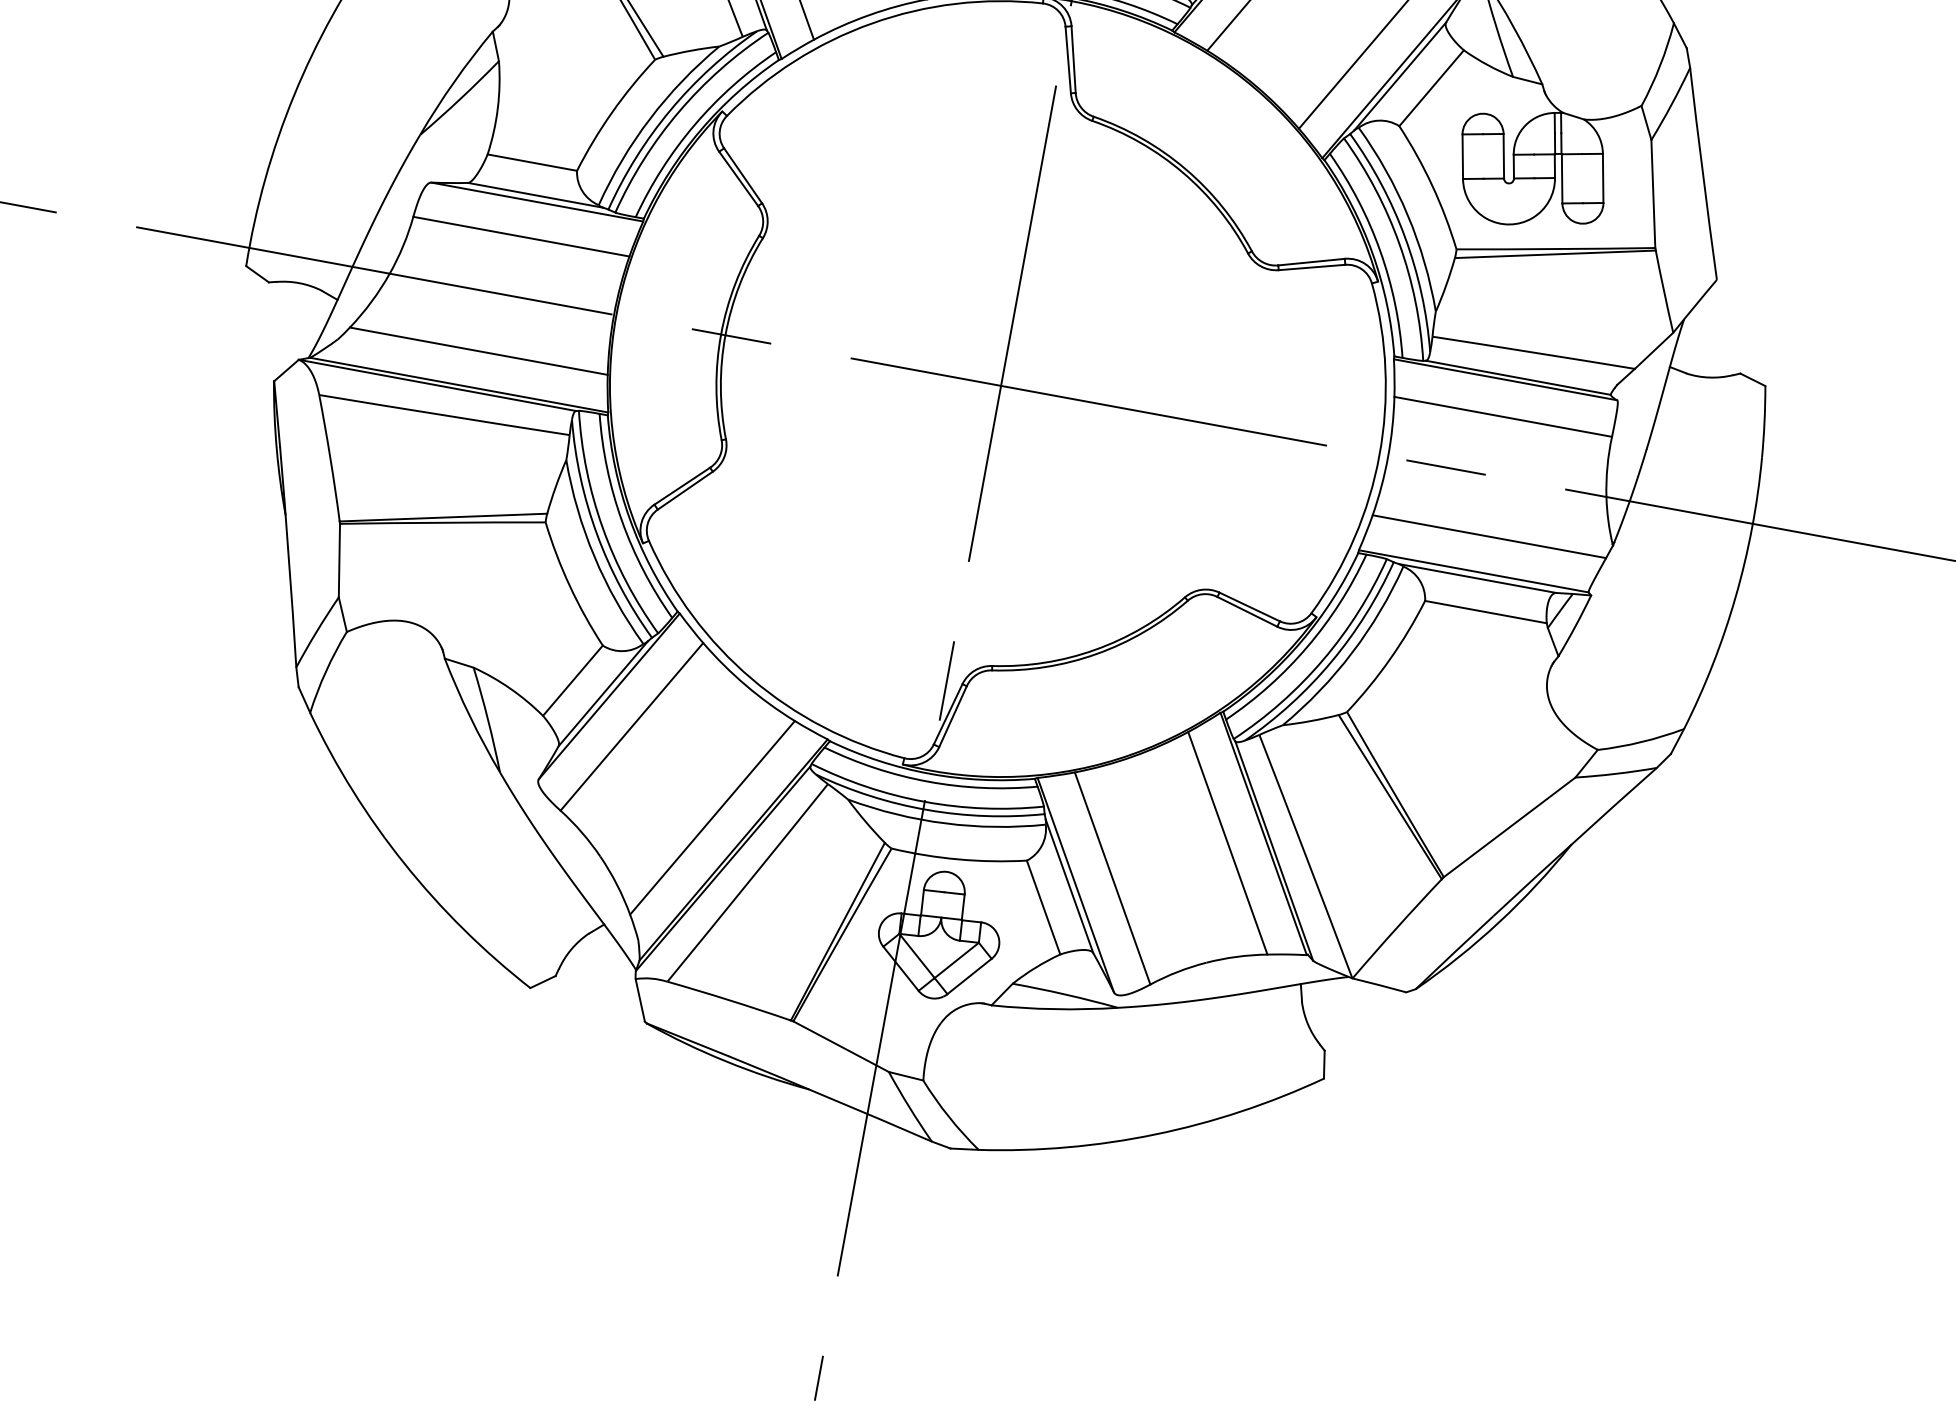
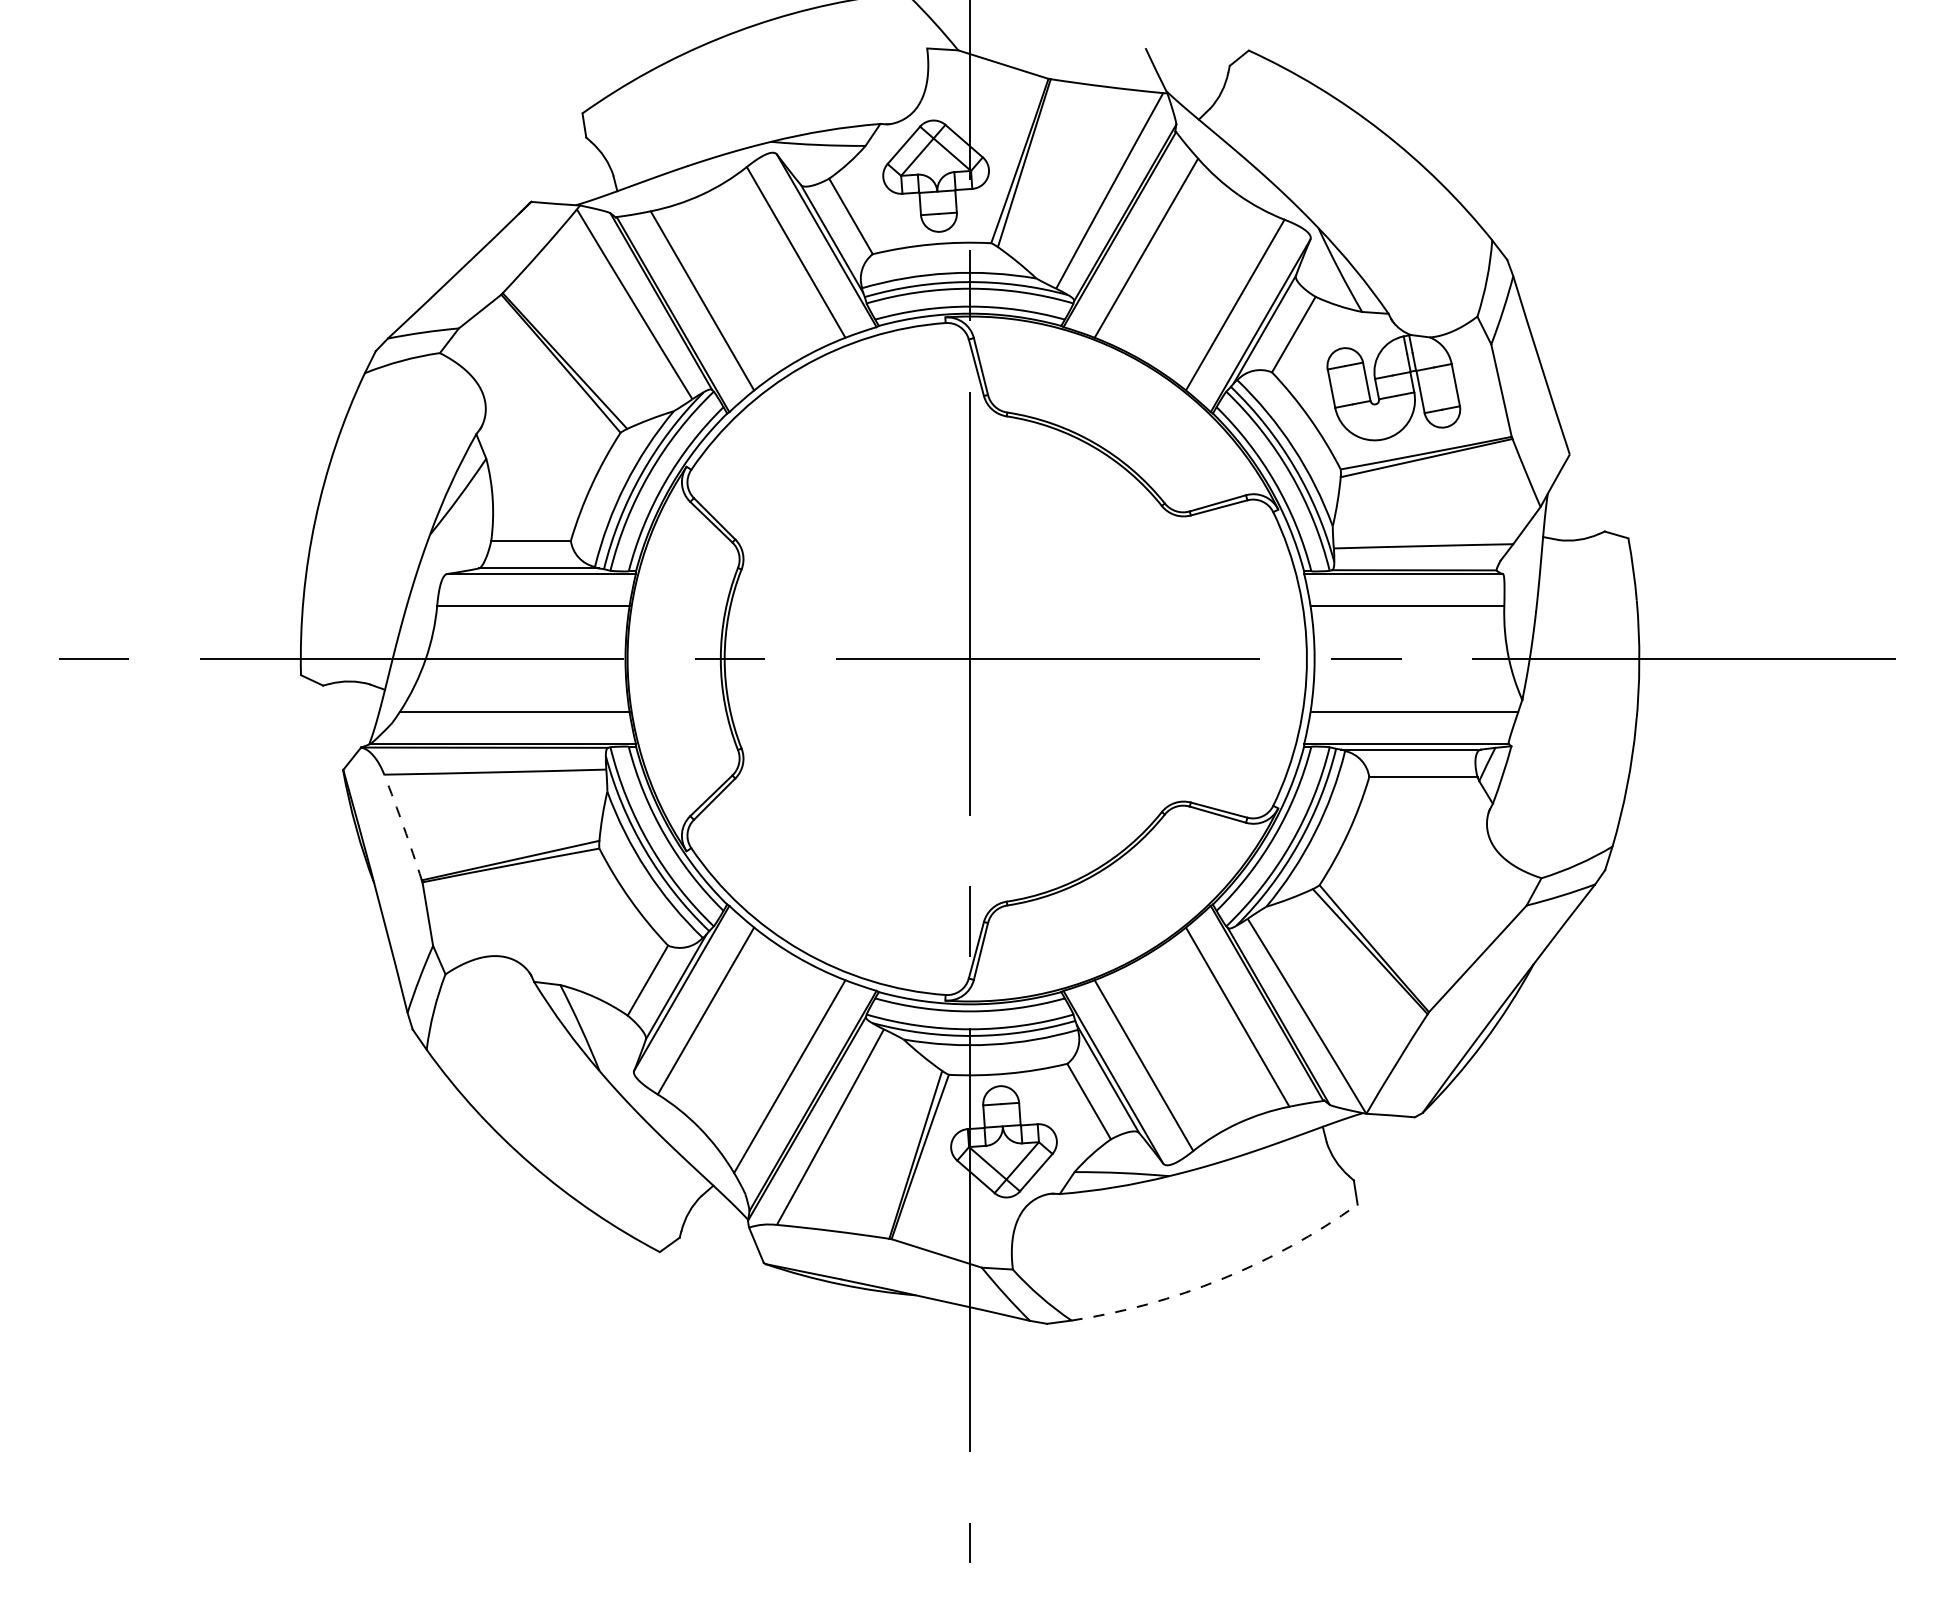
arc: (329, 458) -> (403, 827), solid -> dashed
arc: (1155, 1134) -> (1221, 1279), solid -> dashed

